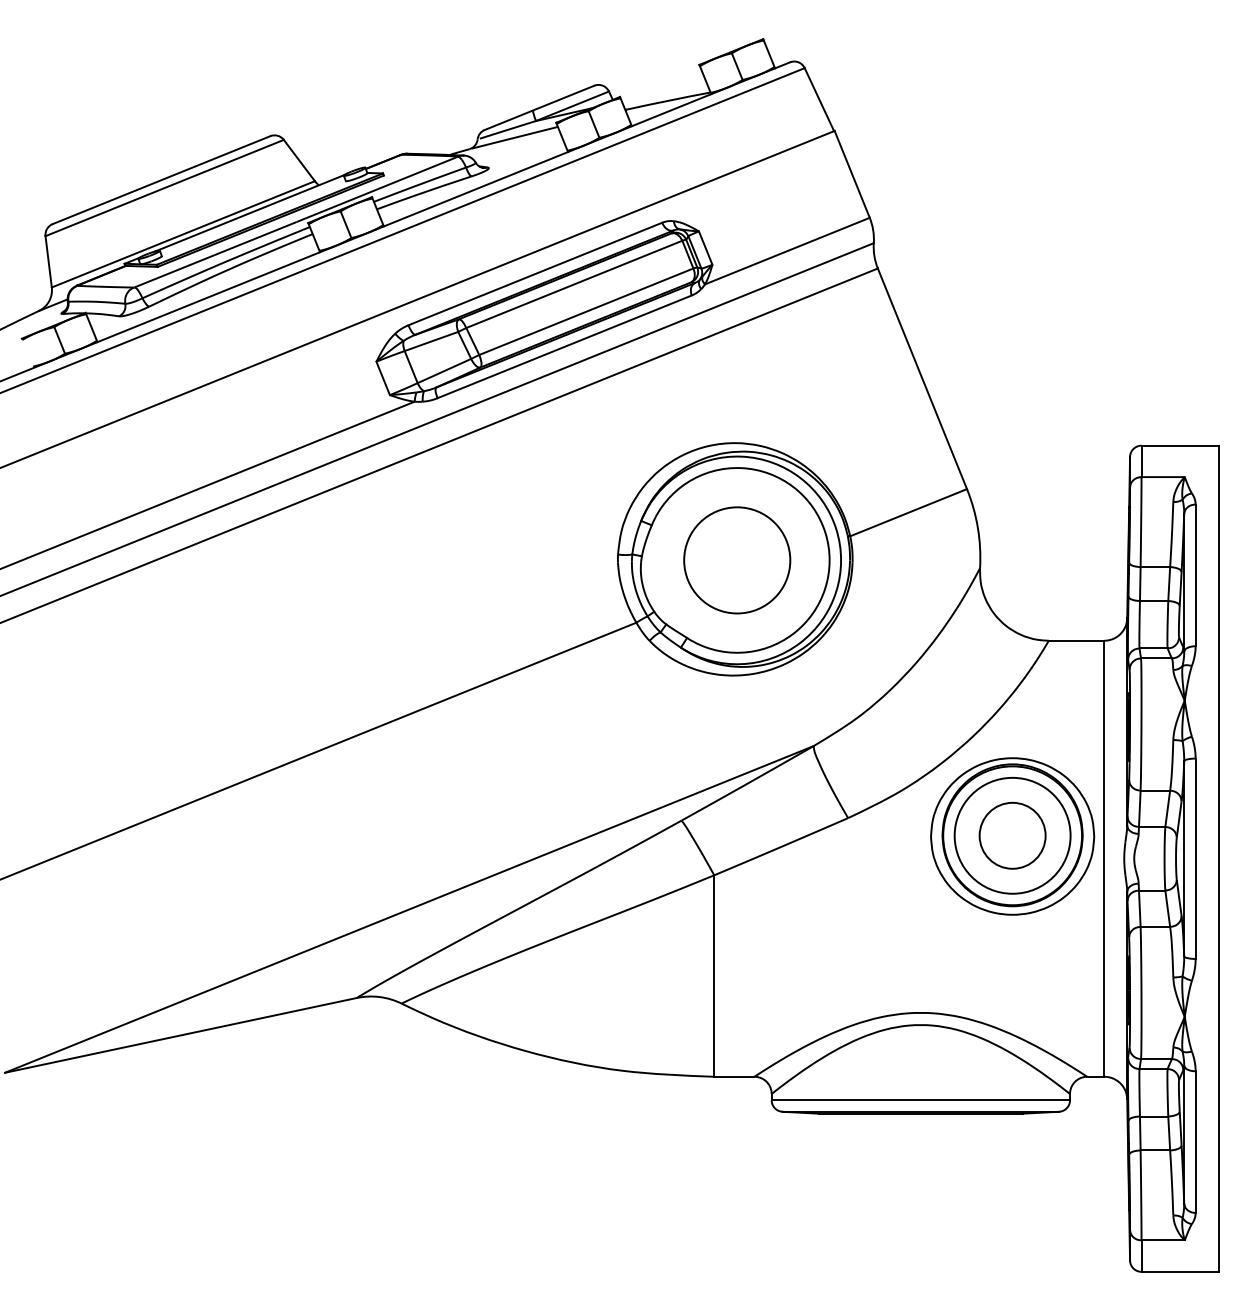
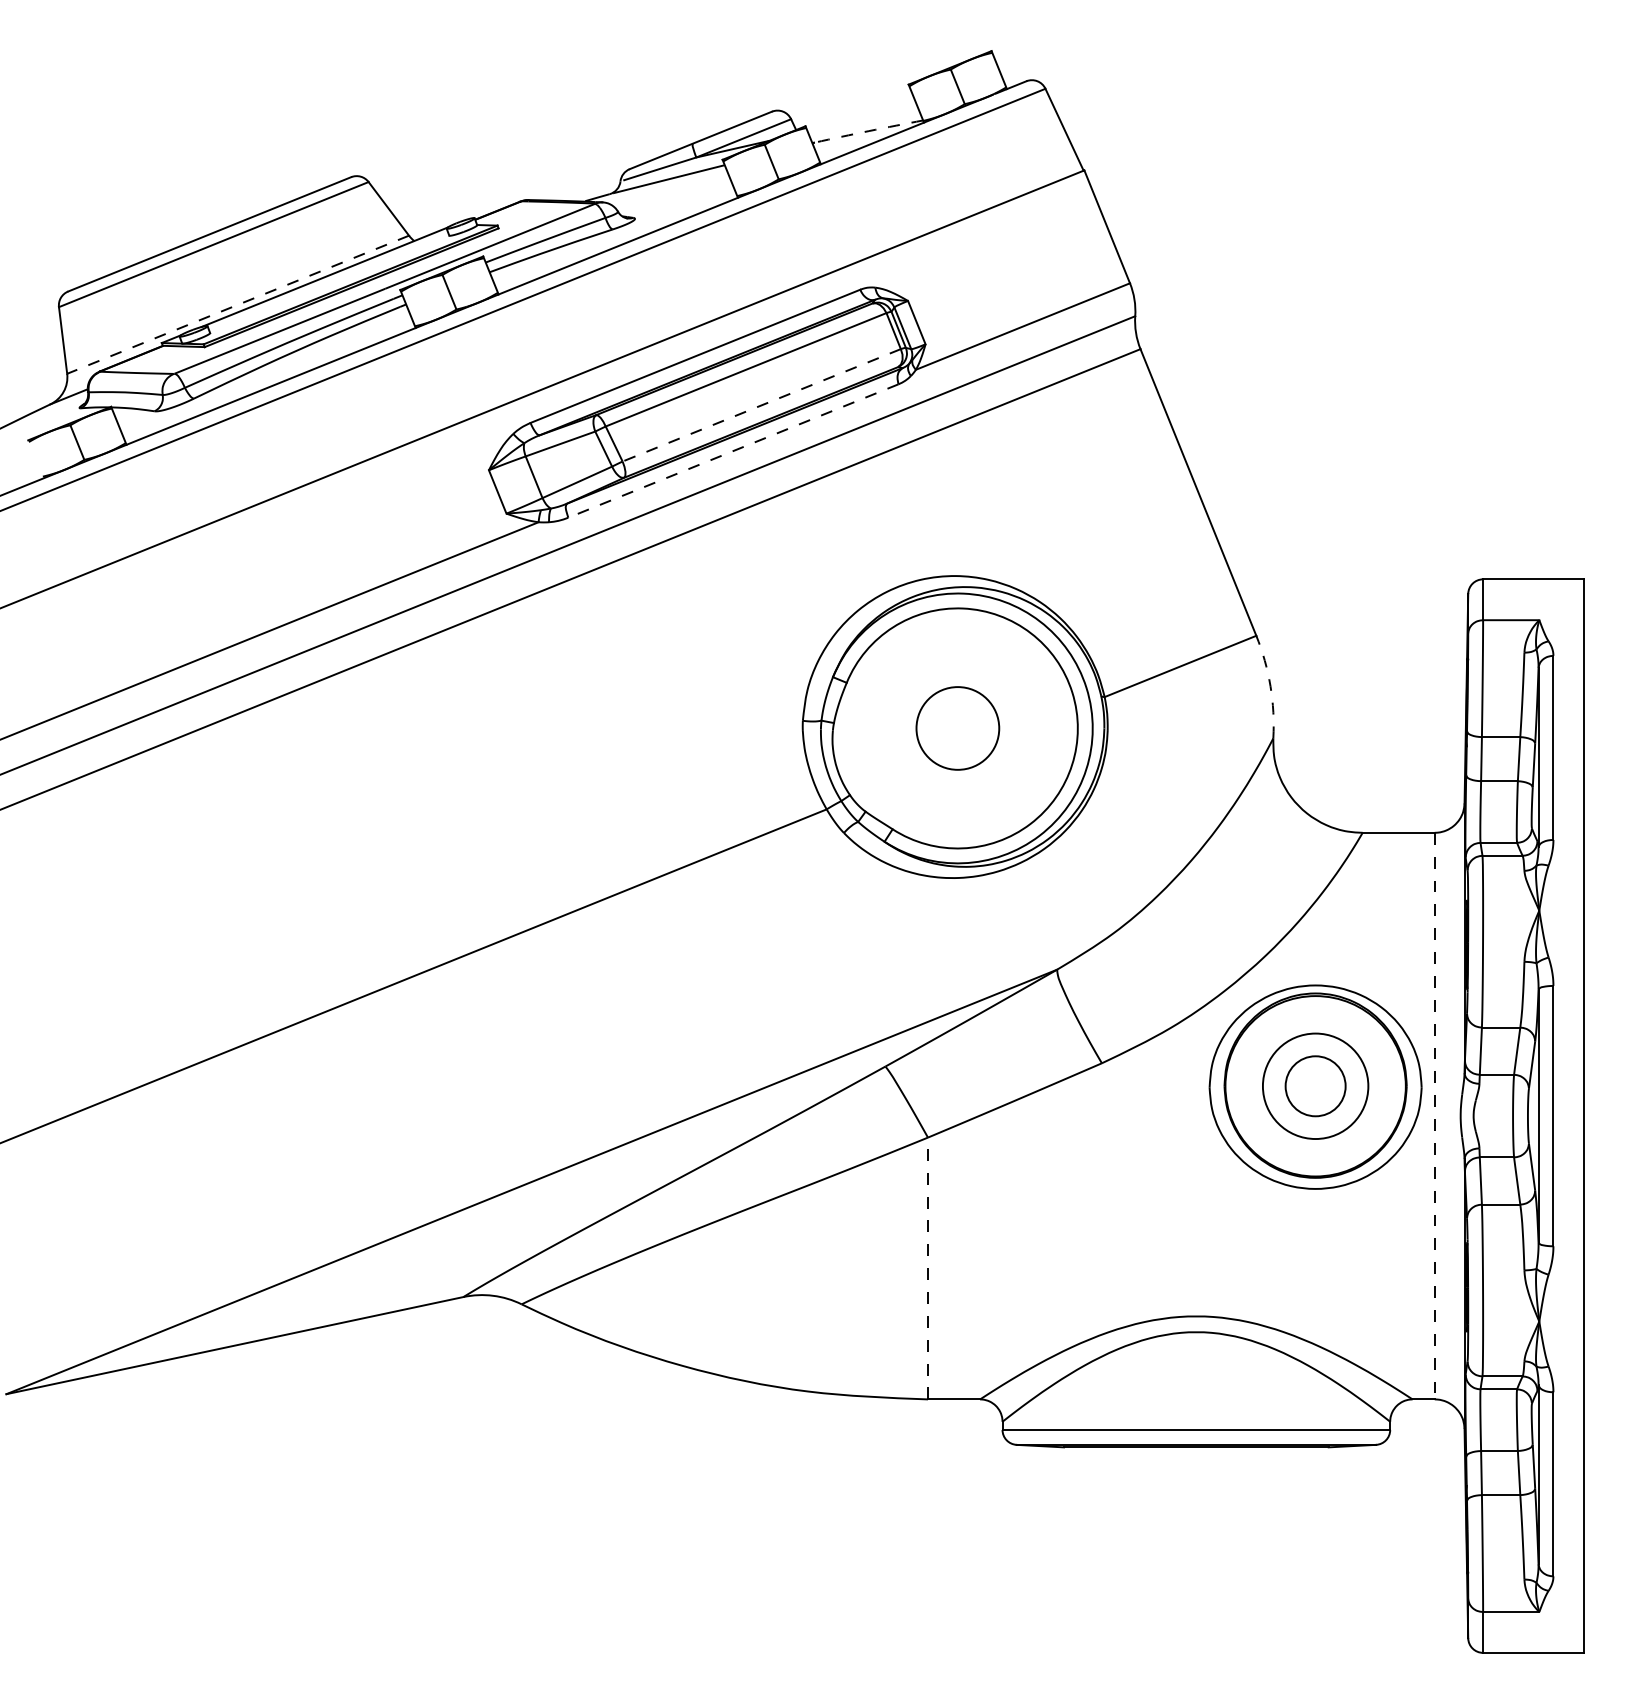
arc: (668, 101) -> (868, 131), solid -> dashed
line: (182, 234) -> (237, 304), solid -> dashed
line: (586, 311) -> (761, 405), solid -> dashed
line: (563, 347) -> (732, 451), solid -> dashed
arc: (977, 528) -> (1270, 686), solid -> dashed
circle: (737, 560) -> (957, 728), size x0.6
circle: (1012, 835) -> (1315, 1085), size x0.7
circle: (1012, 835) -> (1315, 1086), size x0.7
line: (1104, 859) -> (1434, 1116), solid -> dashed
line: (713, 976) -> (927, 1268), solid -> dashed

